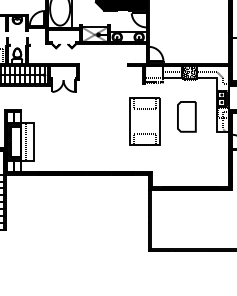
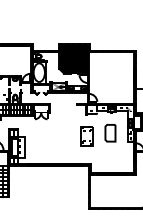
part: (144, 122) -> (86, 136), size x0.71

